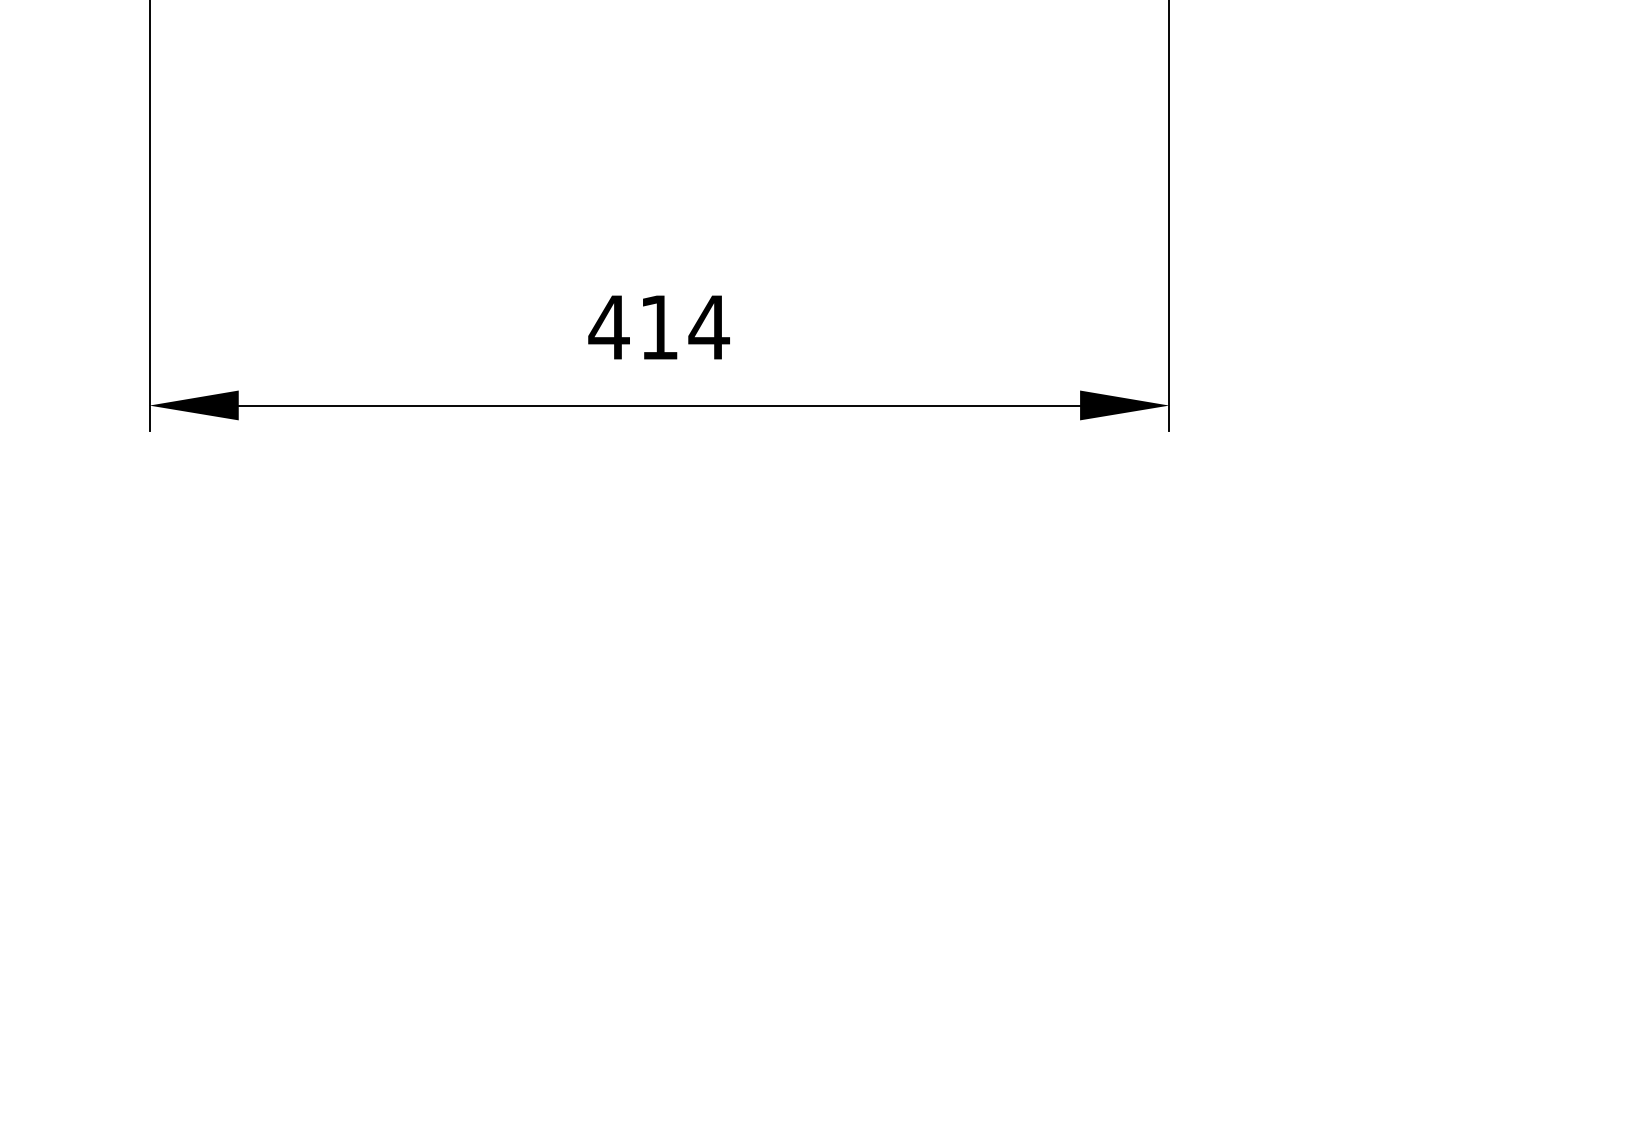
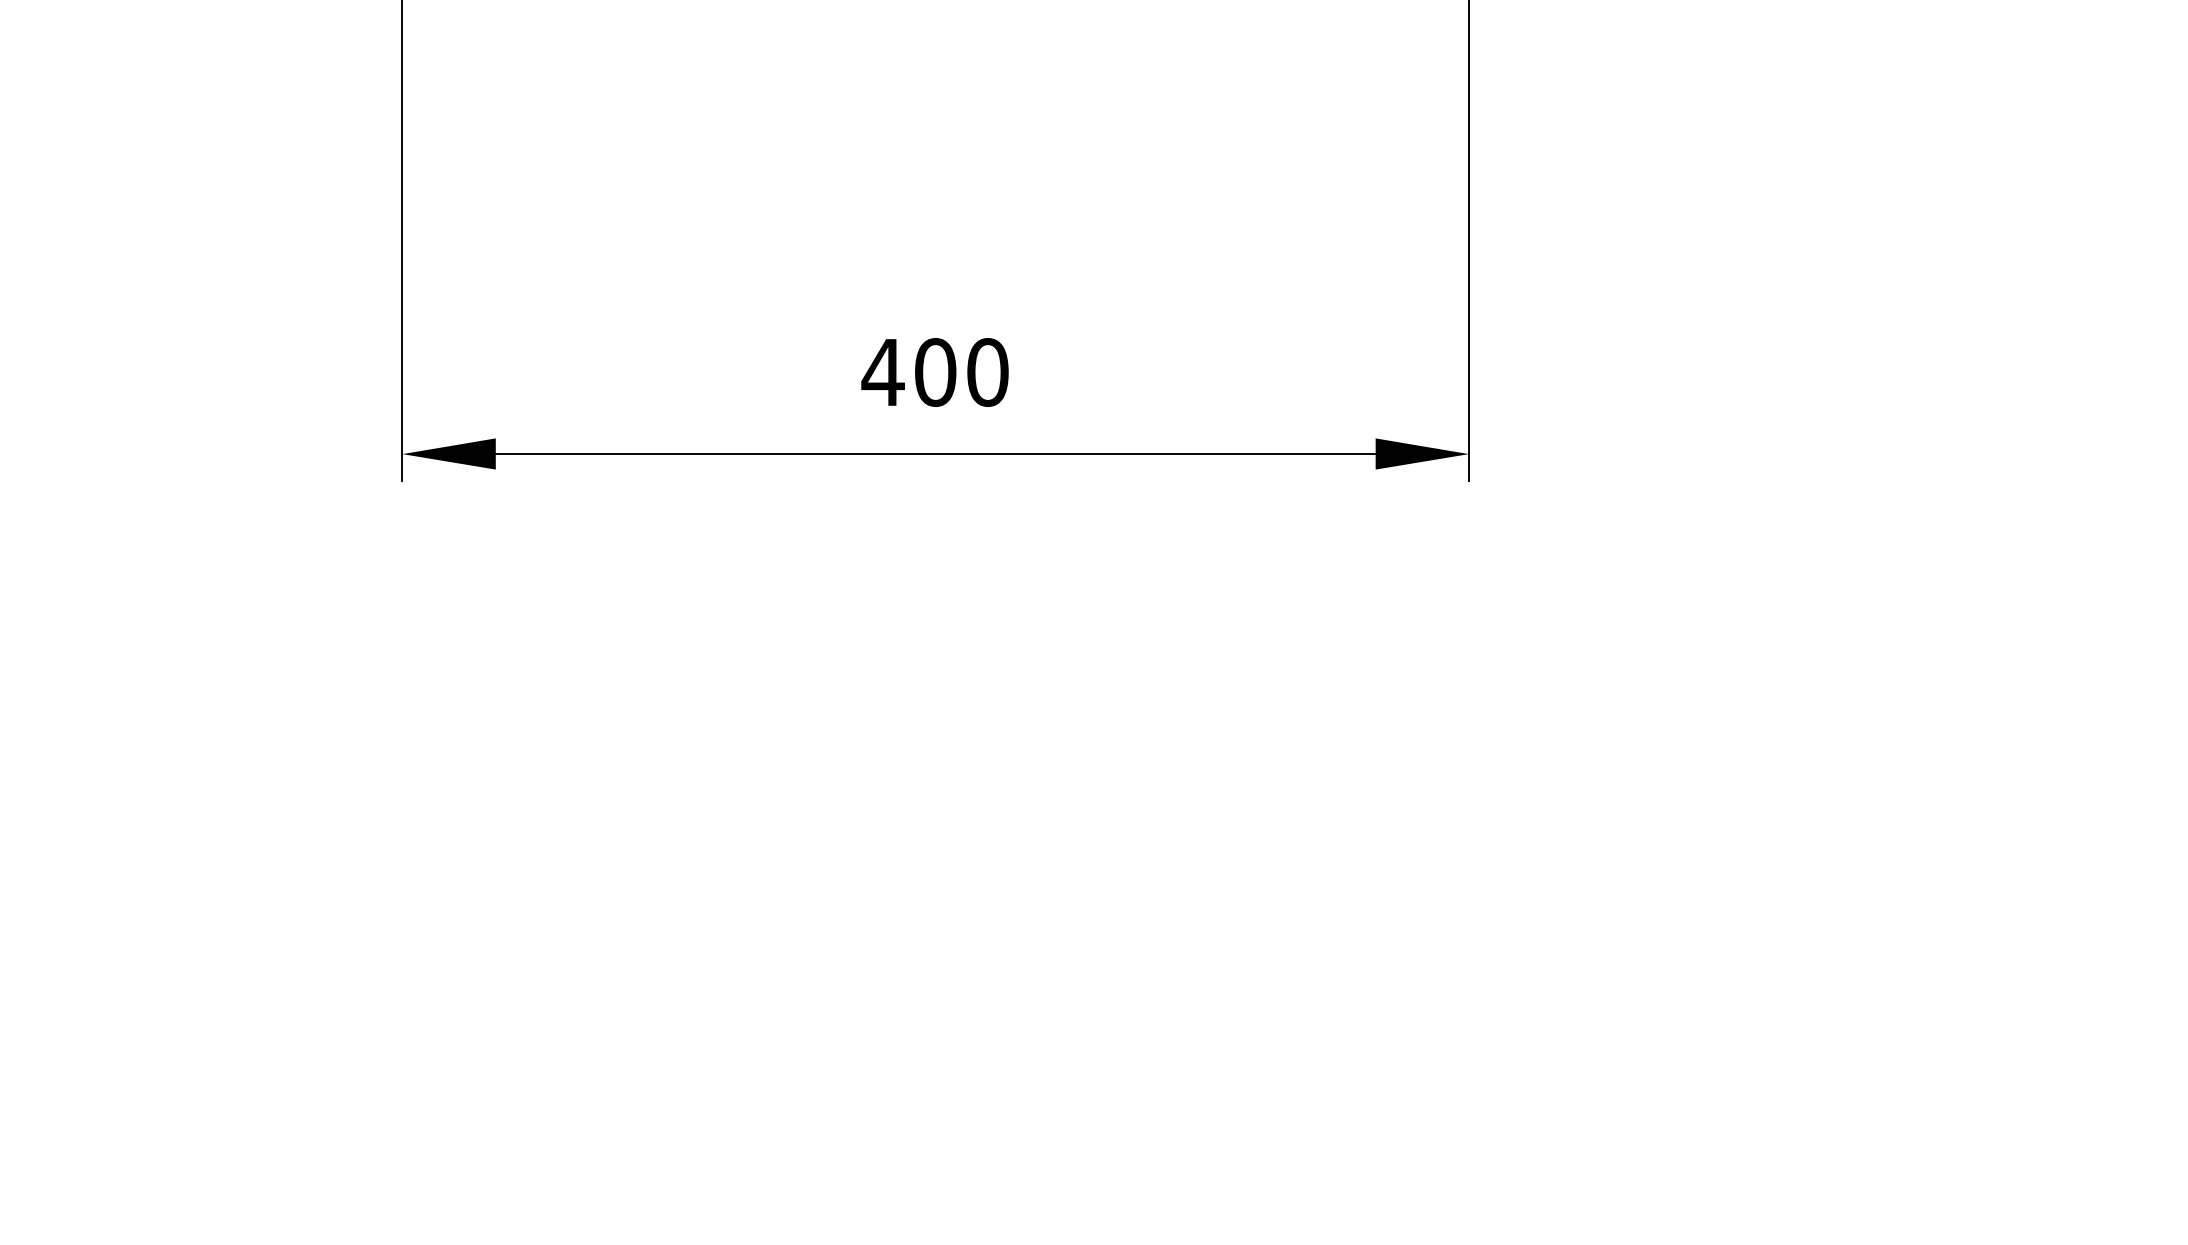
text: (685, 327) -> (962, 372), 414 -> 400

